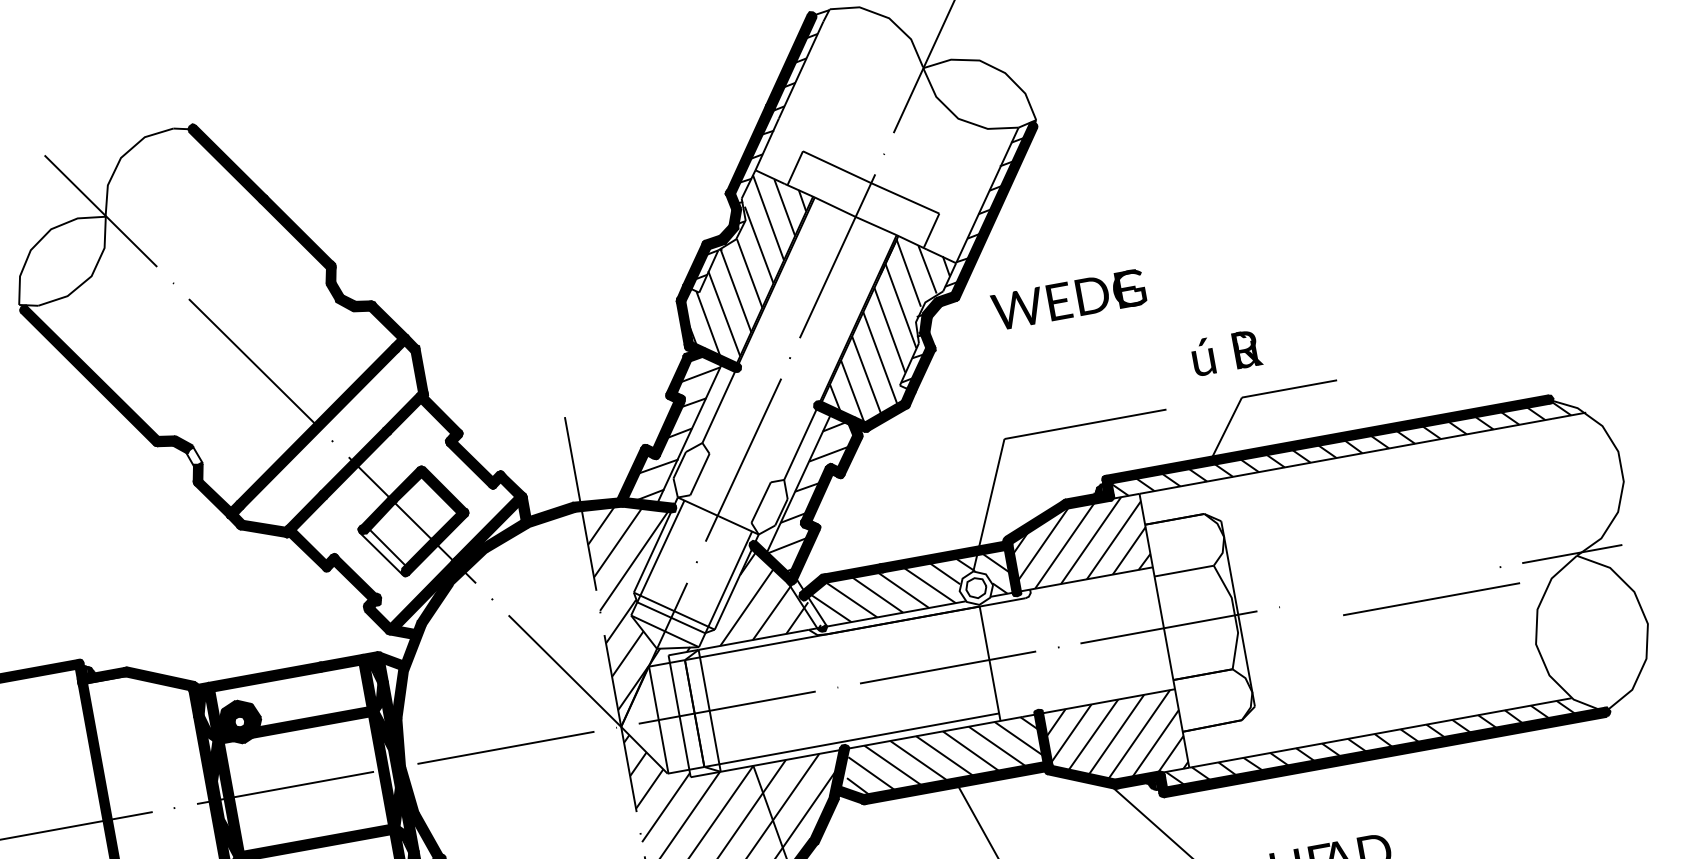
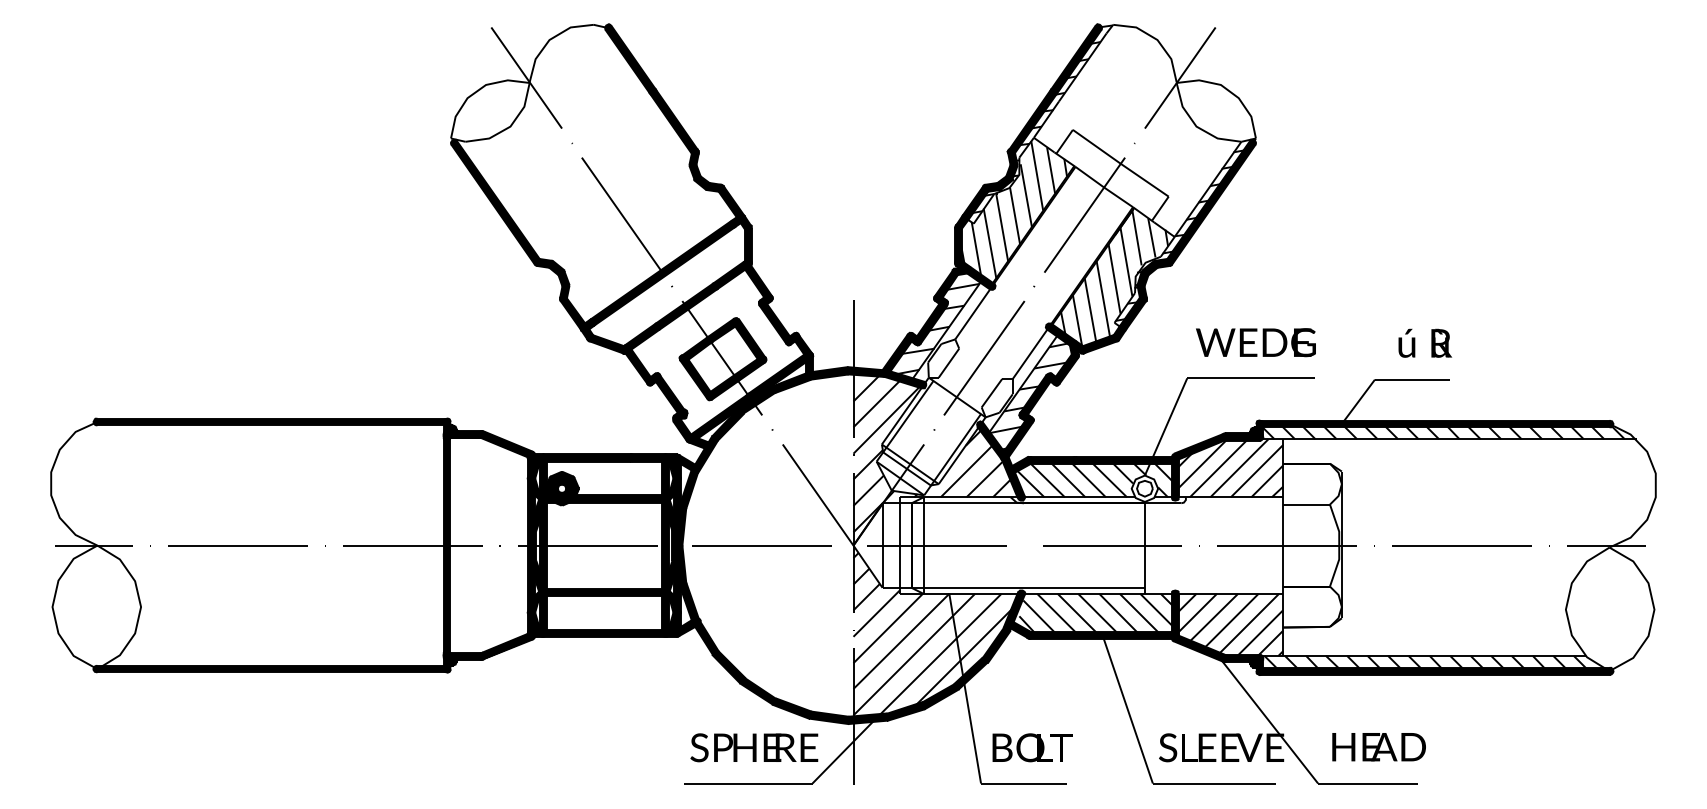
text: (1068, 299) -> (1255, 342), moved
text: (1226, 351) -> (1425, 342), moved
fill: (193, 457) -> (563, 279), added
fill: (384, 550) -> (696, 377), added
line: (1430, 599) -> (1461, 545), moved
fill: (807, 604) -> (1013, 477), added

